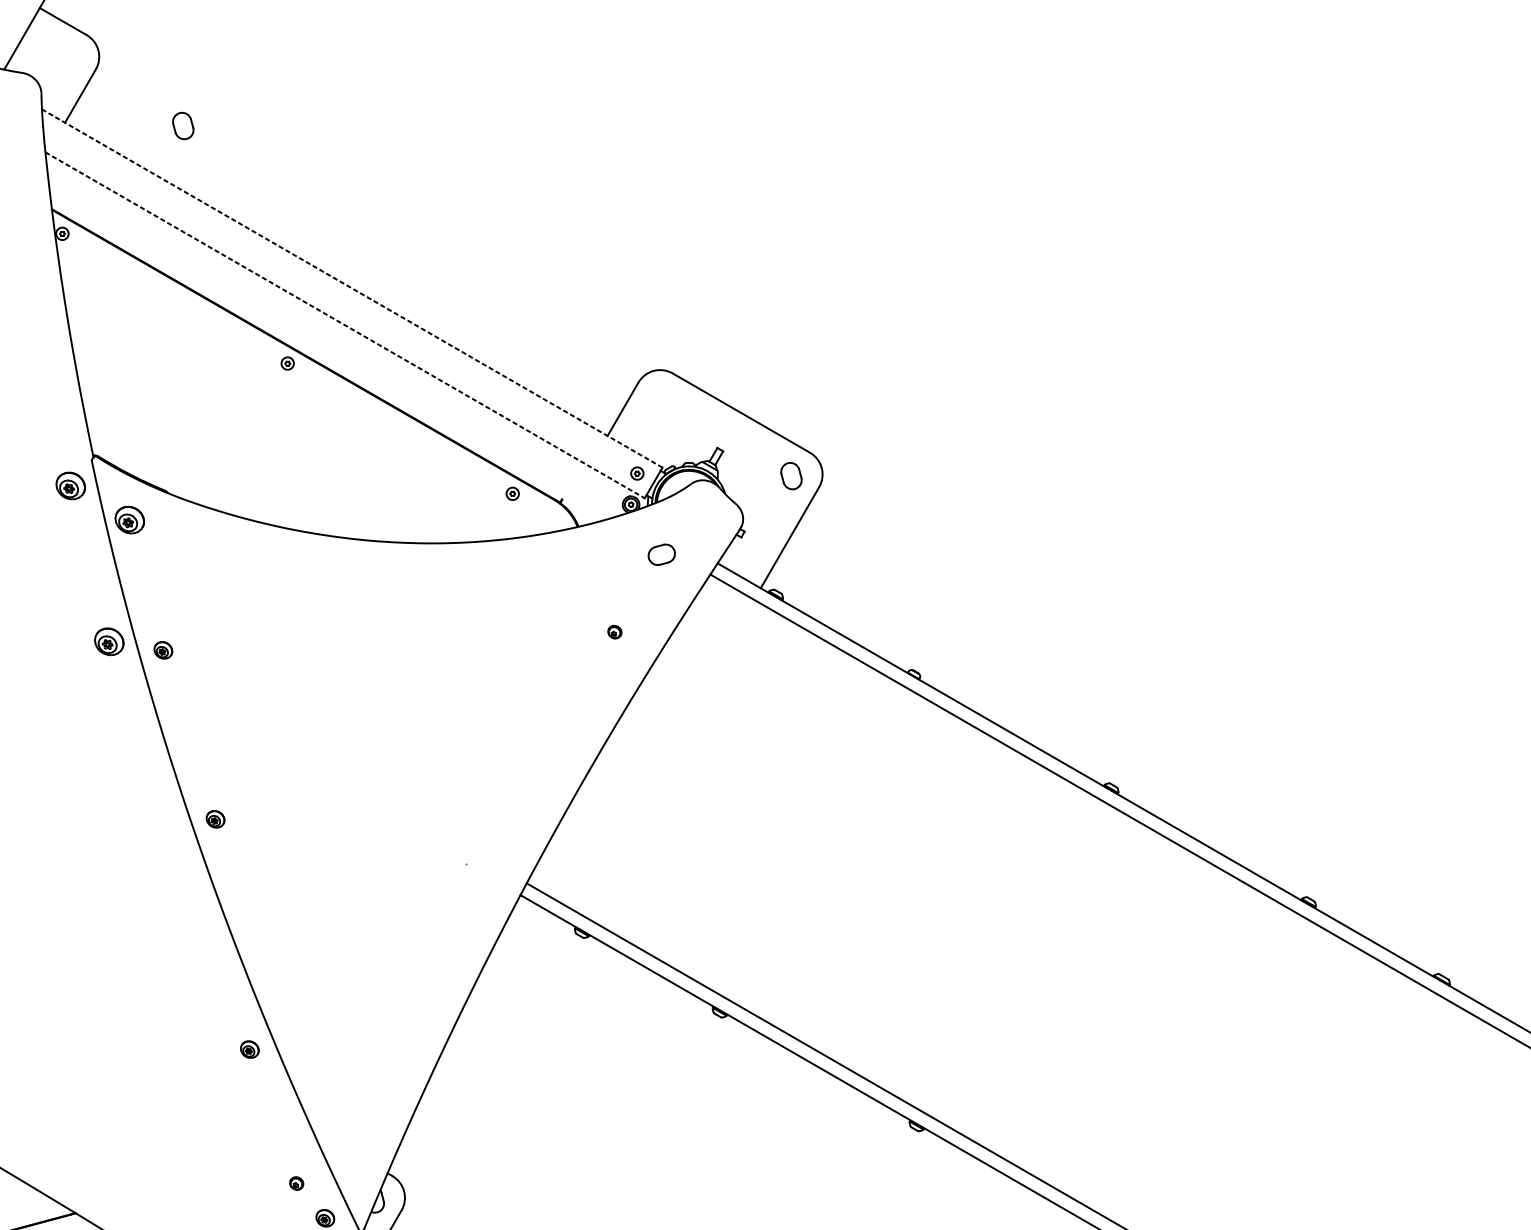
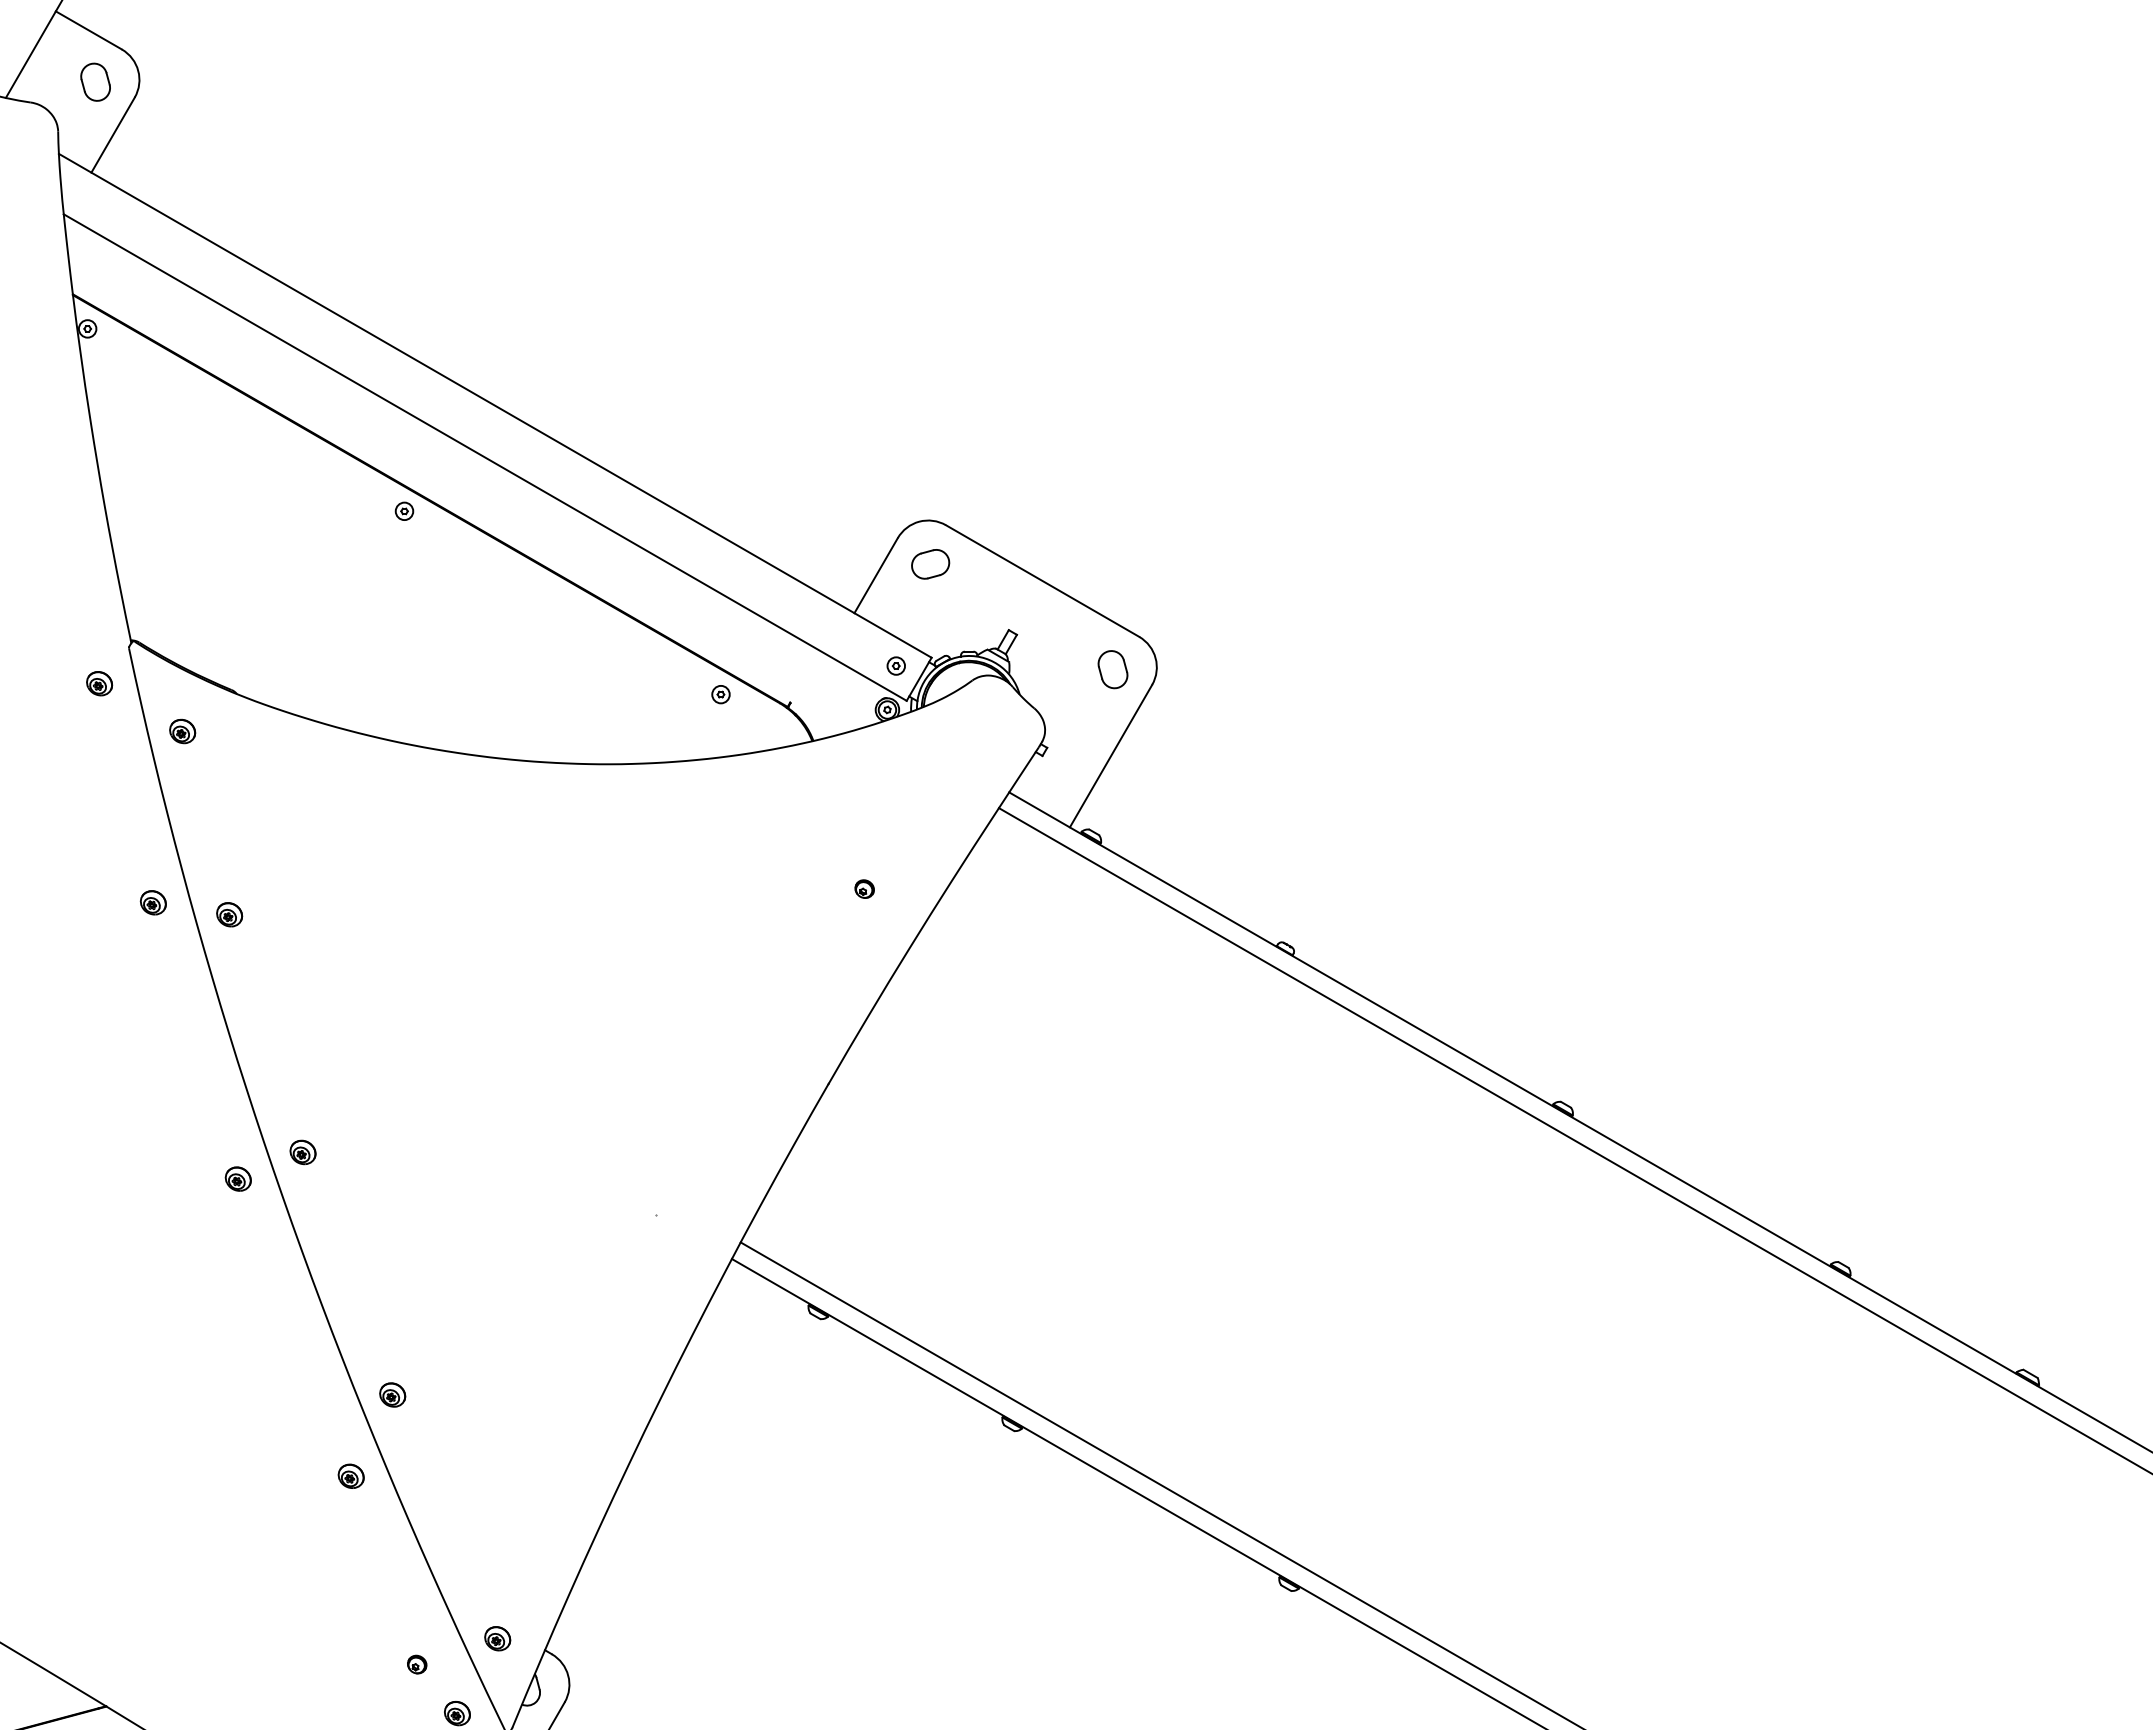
part: (183, 125) -> (95, 81), moved
line: (352, 288) -> (495, 405), dashed -> solid
line: (345, 325) -> (485, 457), dashed -> solid
part: (70, 485) -> (99, 683), size x0.62
part: (129, 520) -> (182, 731), size x0.62
part: (661, 554) -> (930, 564), moved
part: (108, 641) -> (152, 902), size x0.62
part: (168, 837) -> (237, 1178), added
part: (279, 991) -> (392, 1394), added
part: (353, 1164) -> (497, 1638), added

